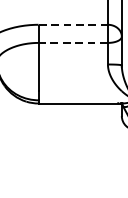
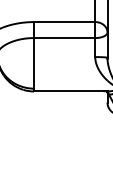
line: (73, 25) -> (64, 22), dashed -> solid
line: (73, 43) -> (64, 38), dashed -> solid

